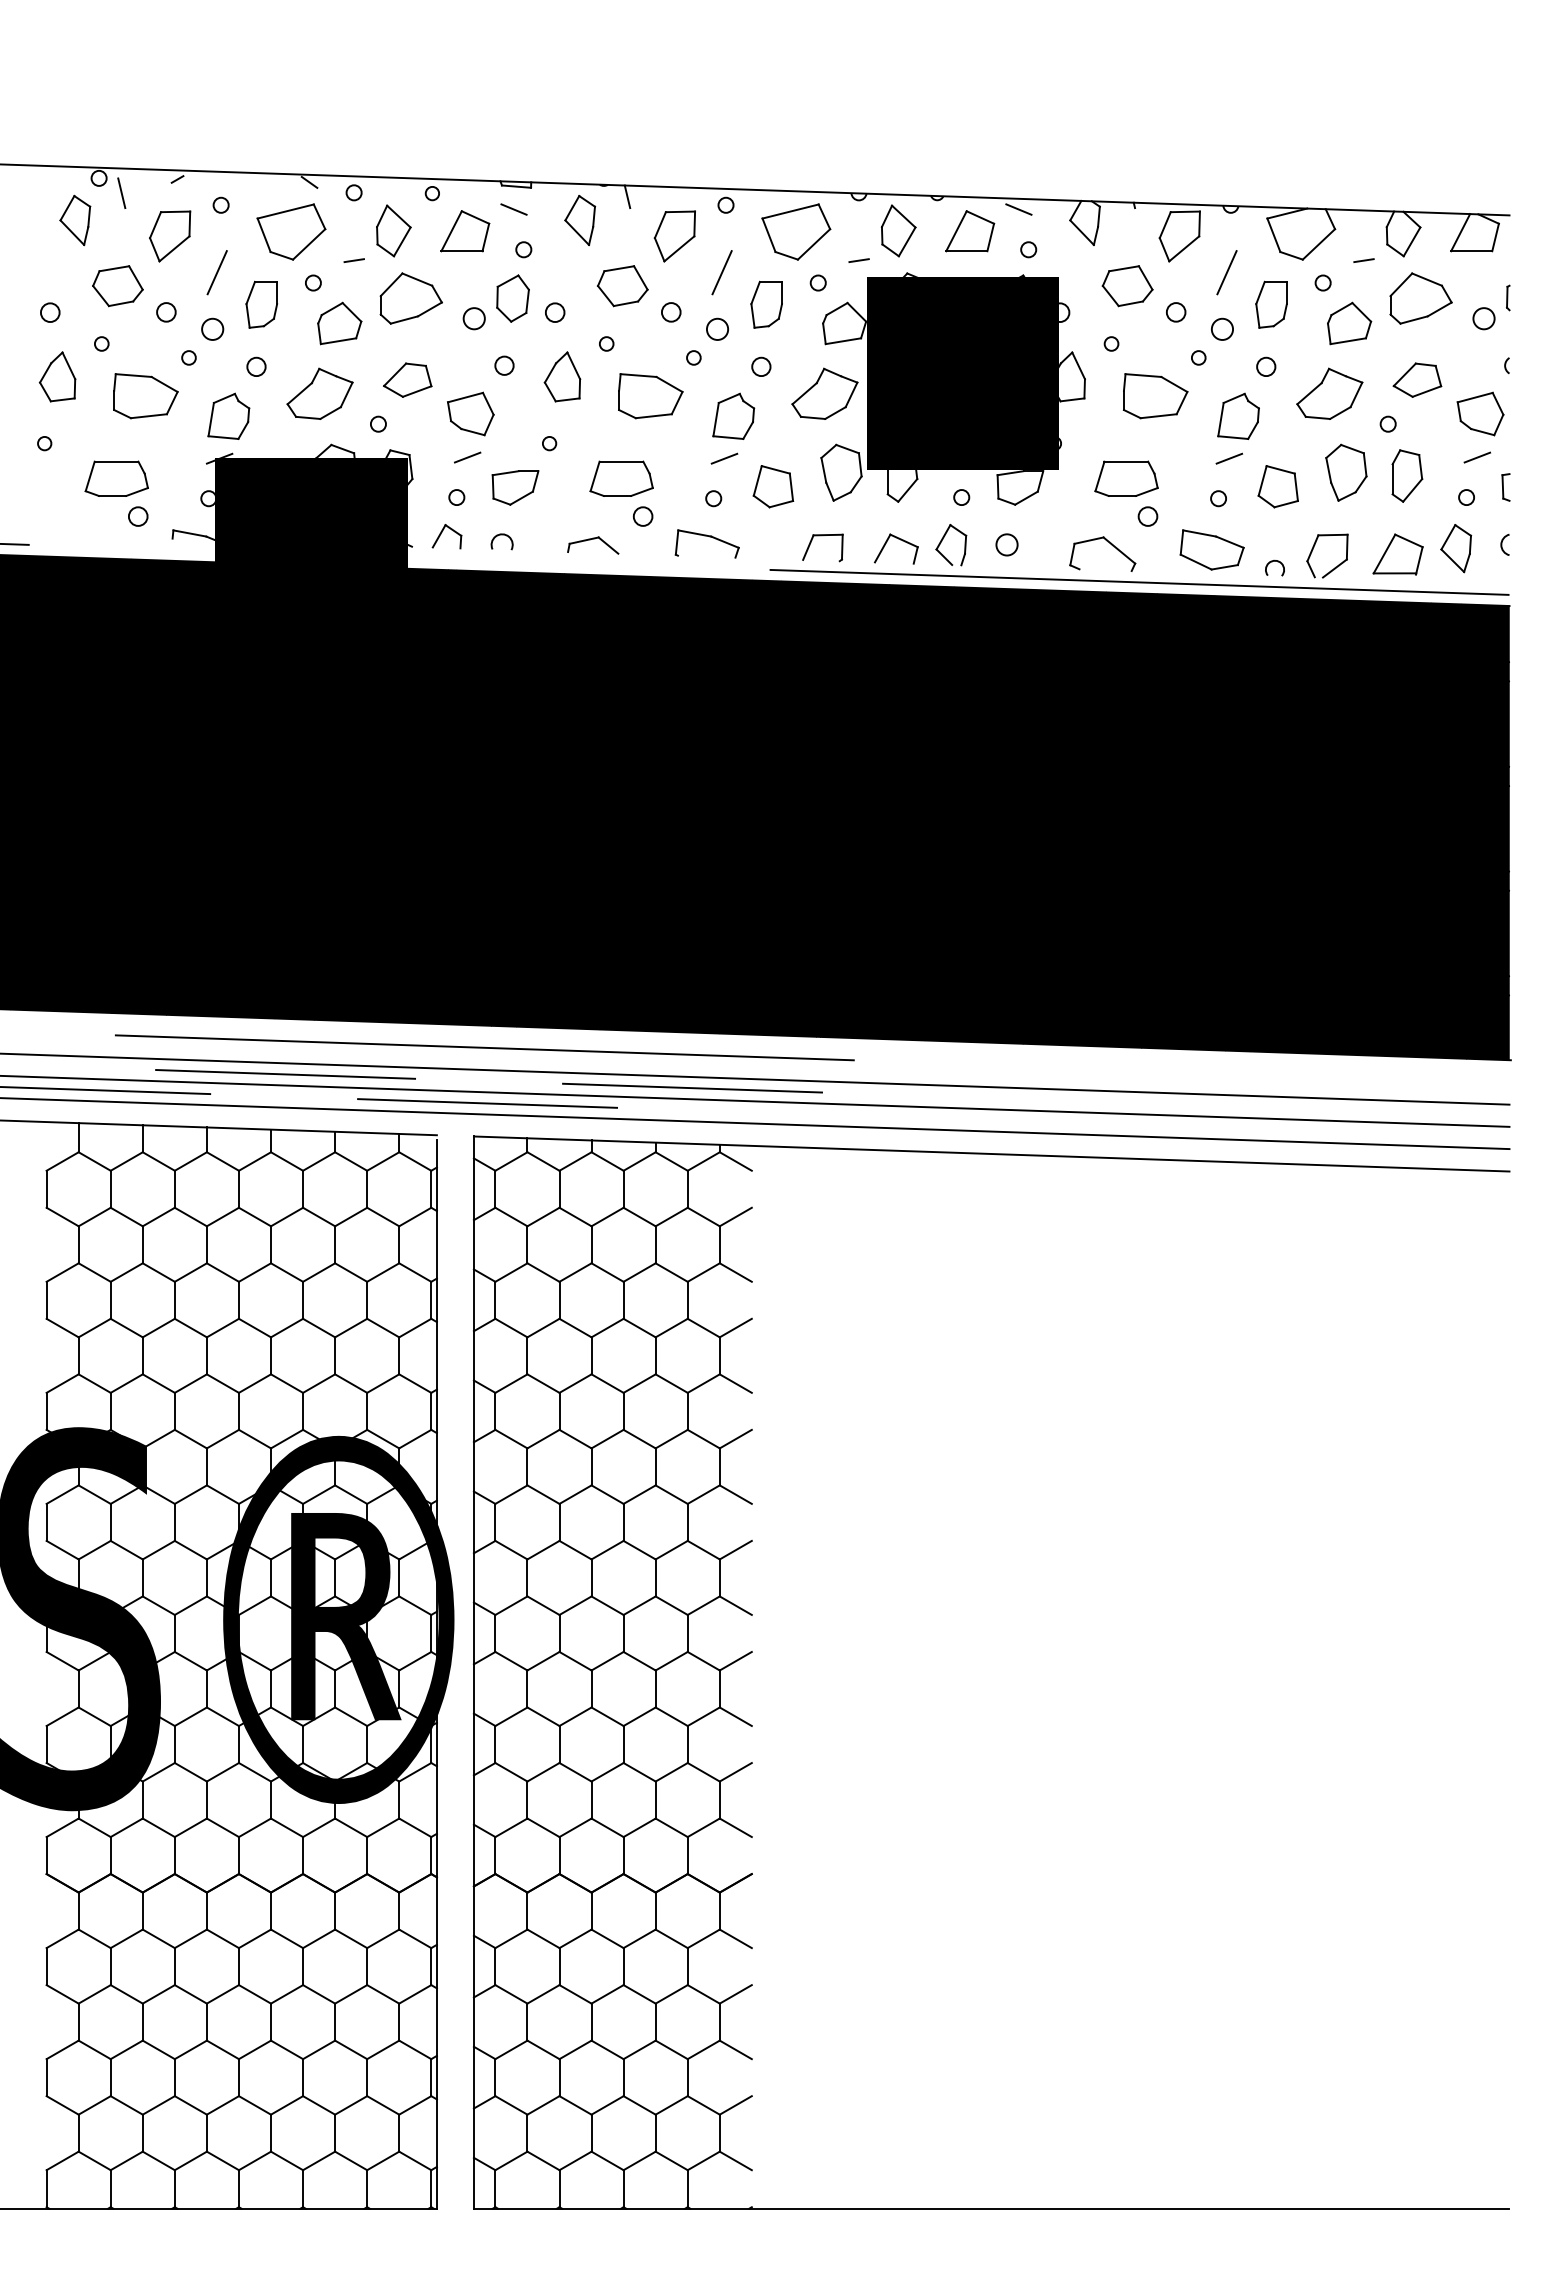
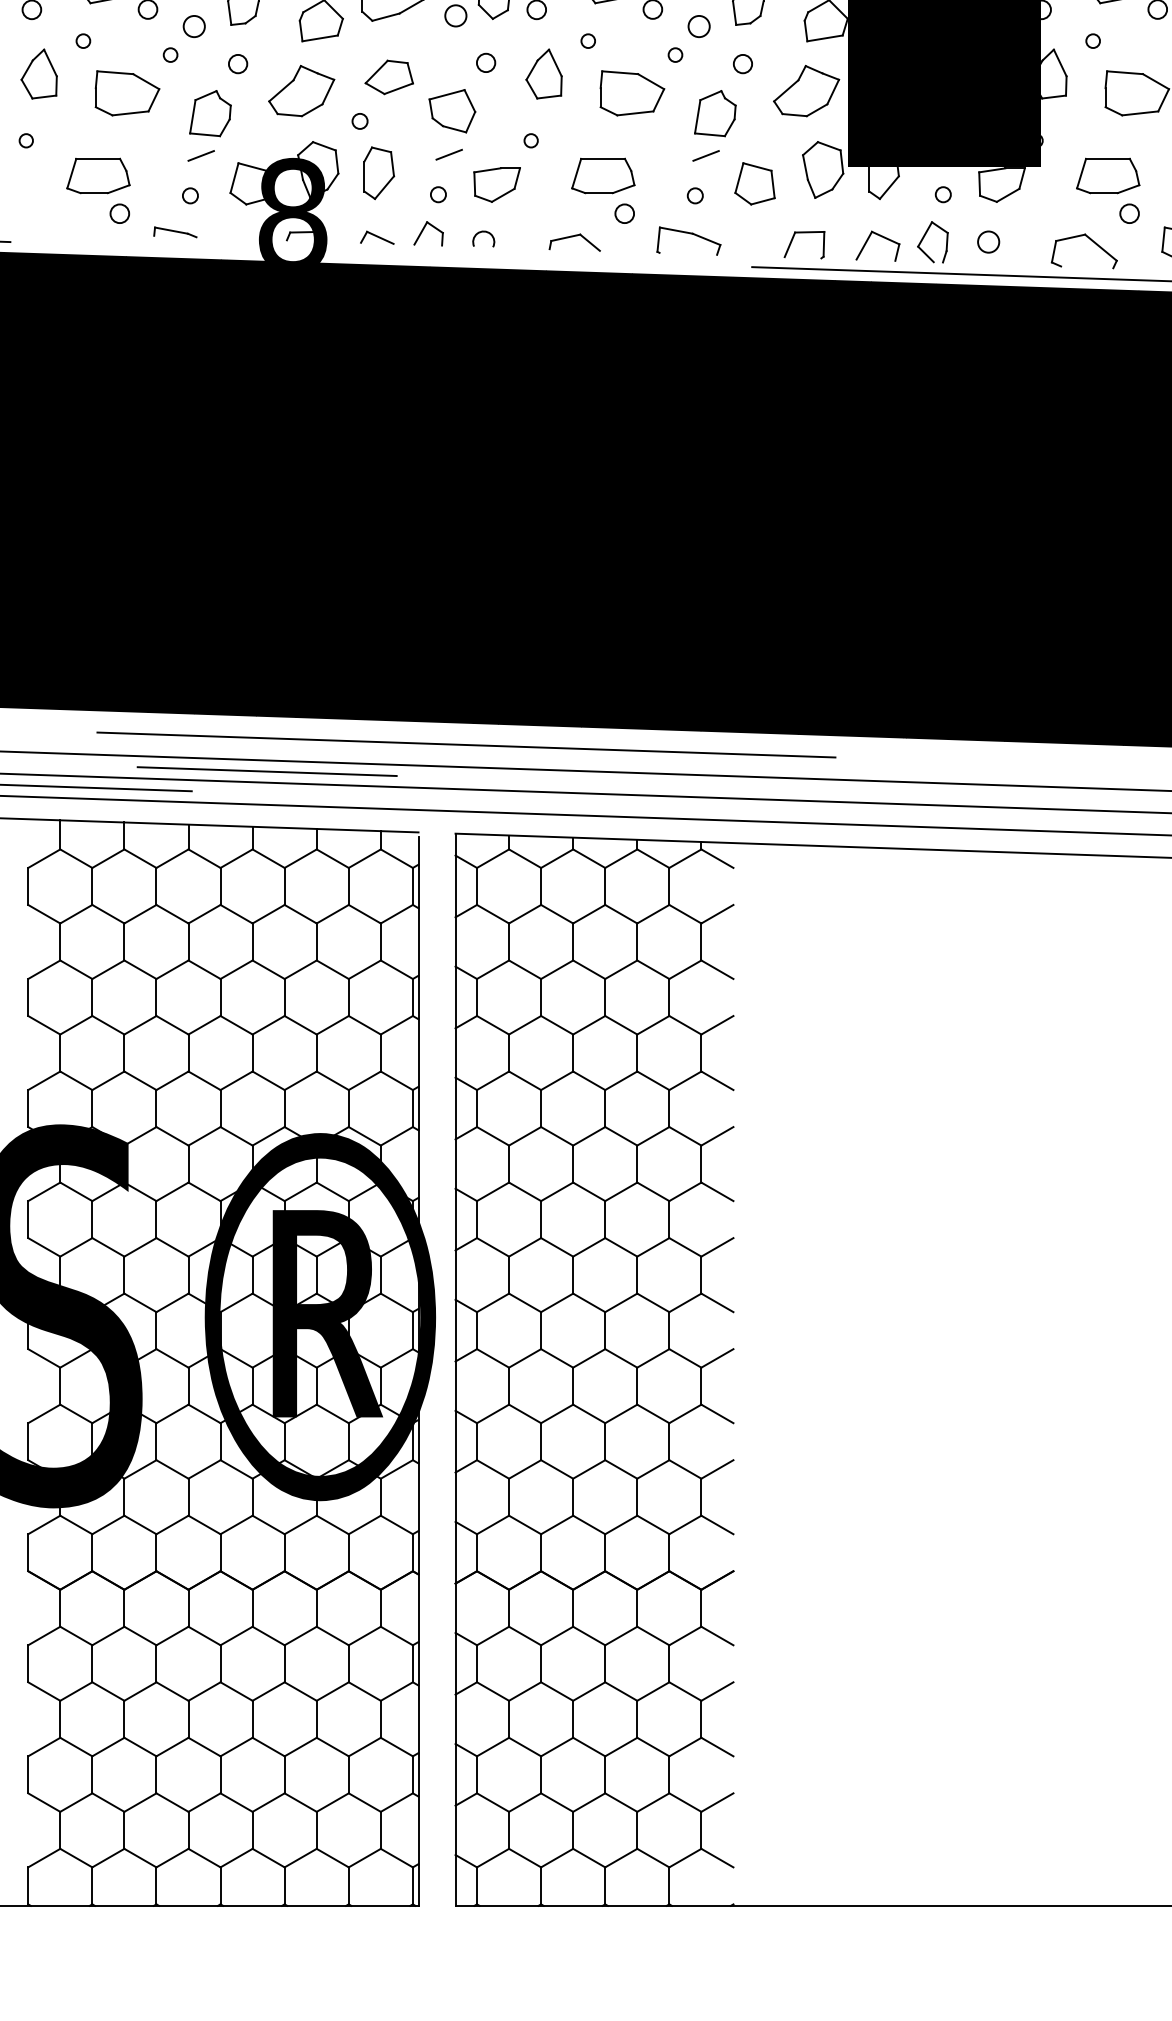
fill: (311, 554) -> (293, 251), removed
line: (692, 1087) -> (674, 784), removed
line: (487, 1103) -> (469, 800), removed

